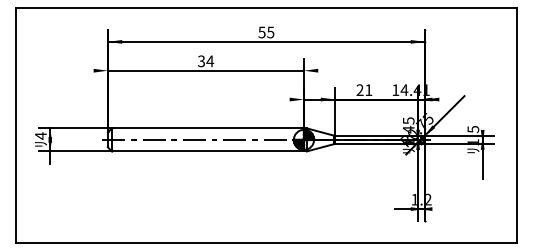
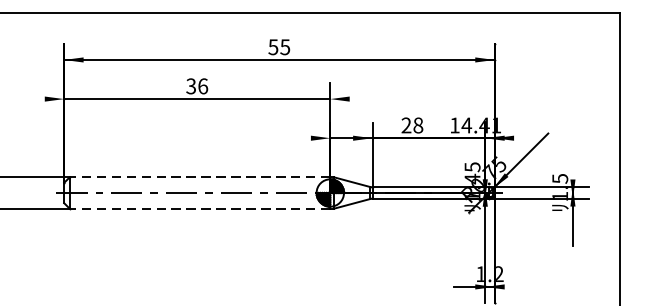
text: (210, 61) -> (203, 86), 34 -> 36
text: (368, 90) -> (417, 125), 21 -> 28
line: (207, 128) -> (199, 177), solid -> dashed
line: (207, 151) -> (199, 208), solid -> dashed

